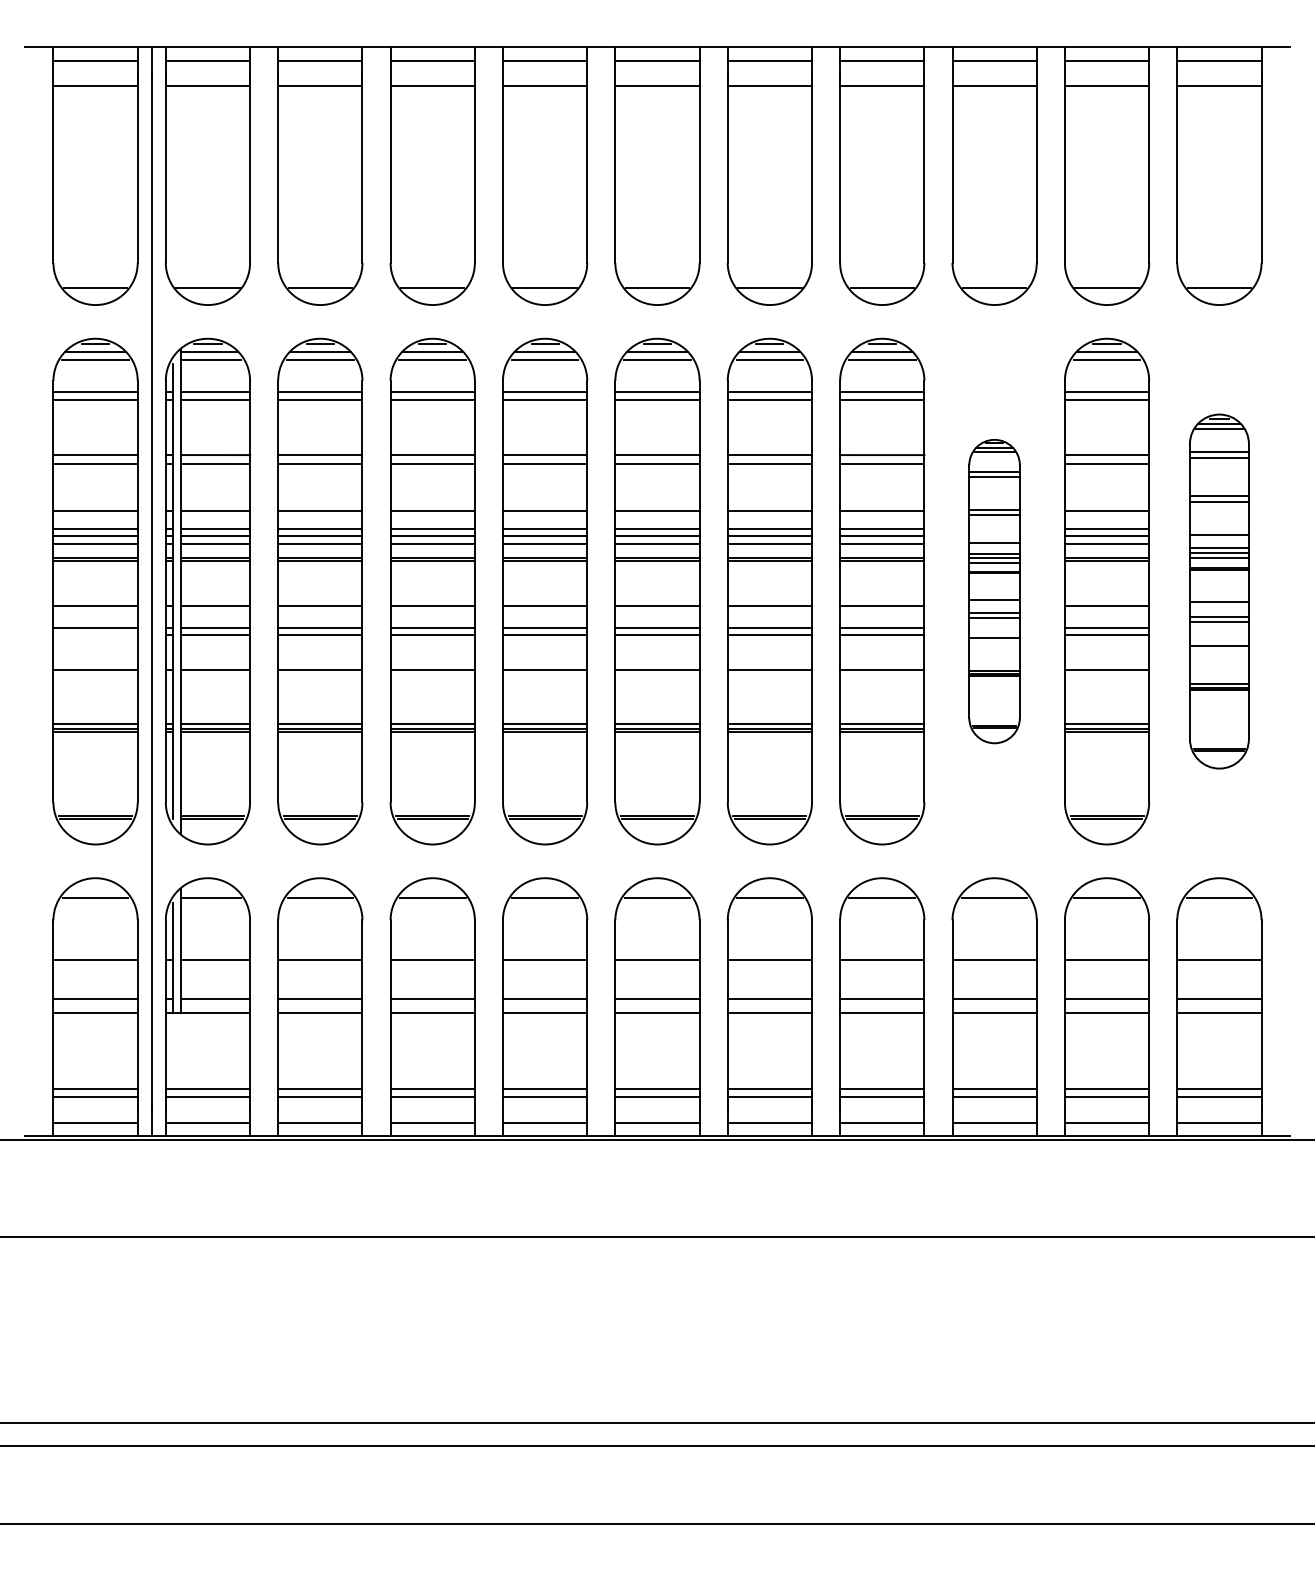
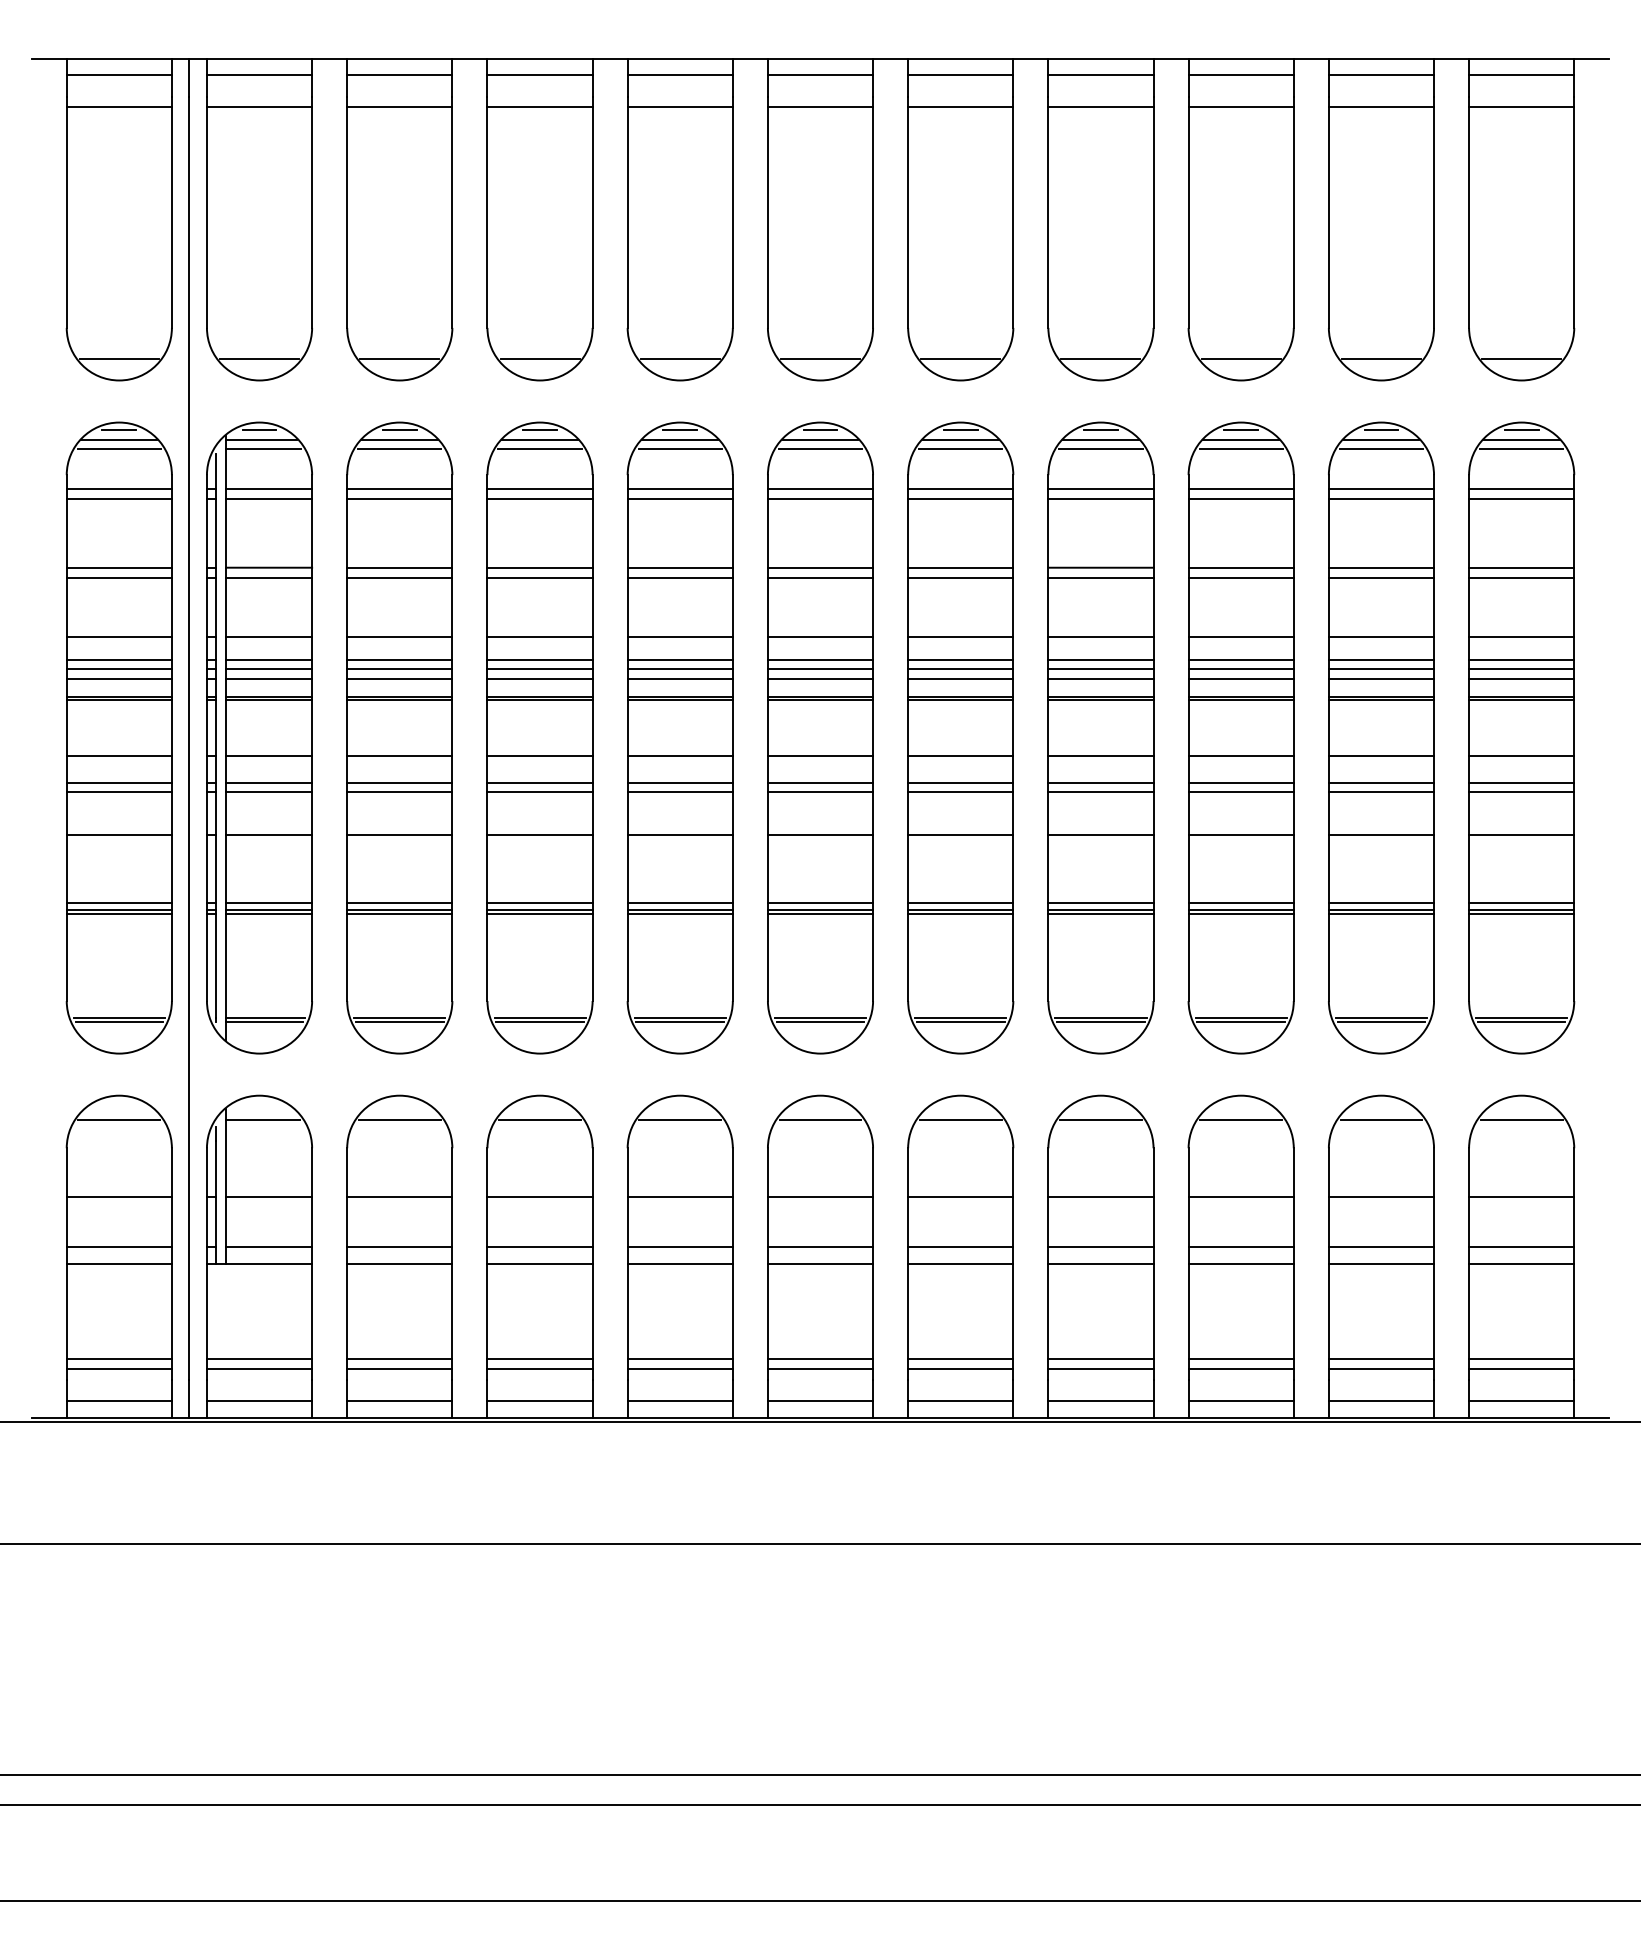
part: (994, 591) -> (1241, 737), size x1.67
part: (1219, 591) -> (1521, 737), size x1.43
line: (95, 634) -> (119, 791), added

